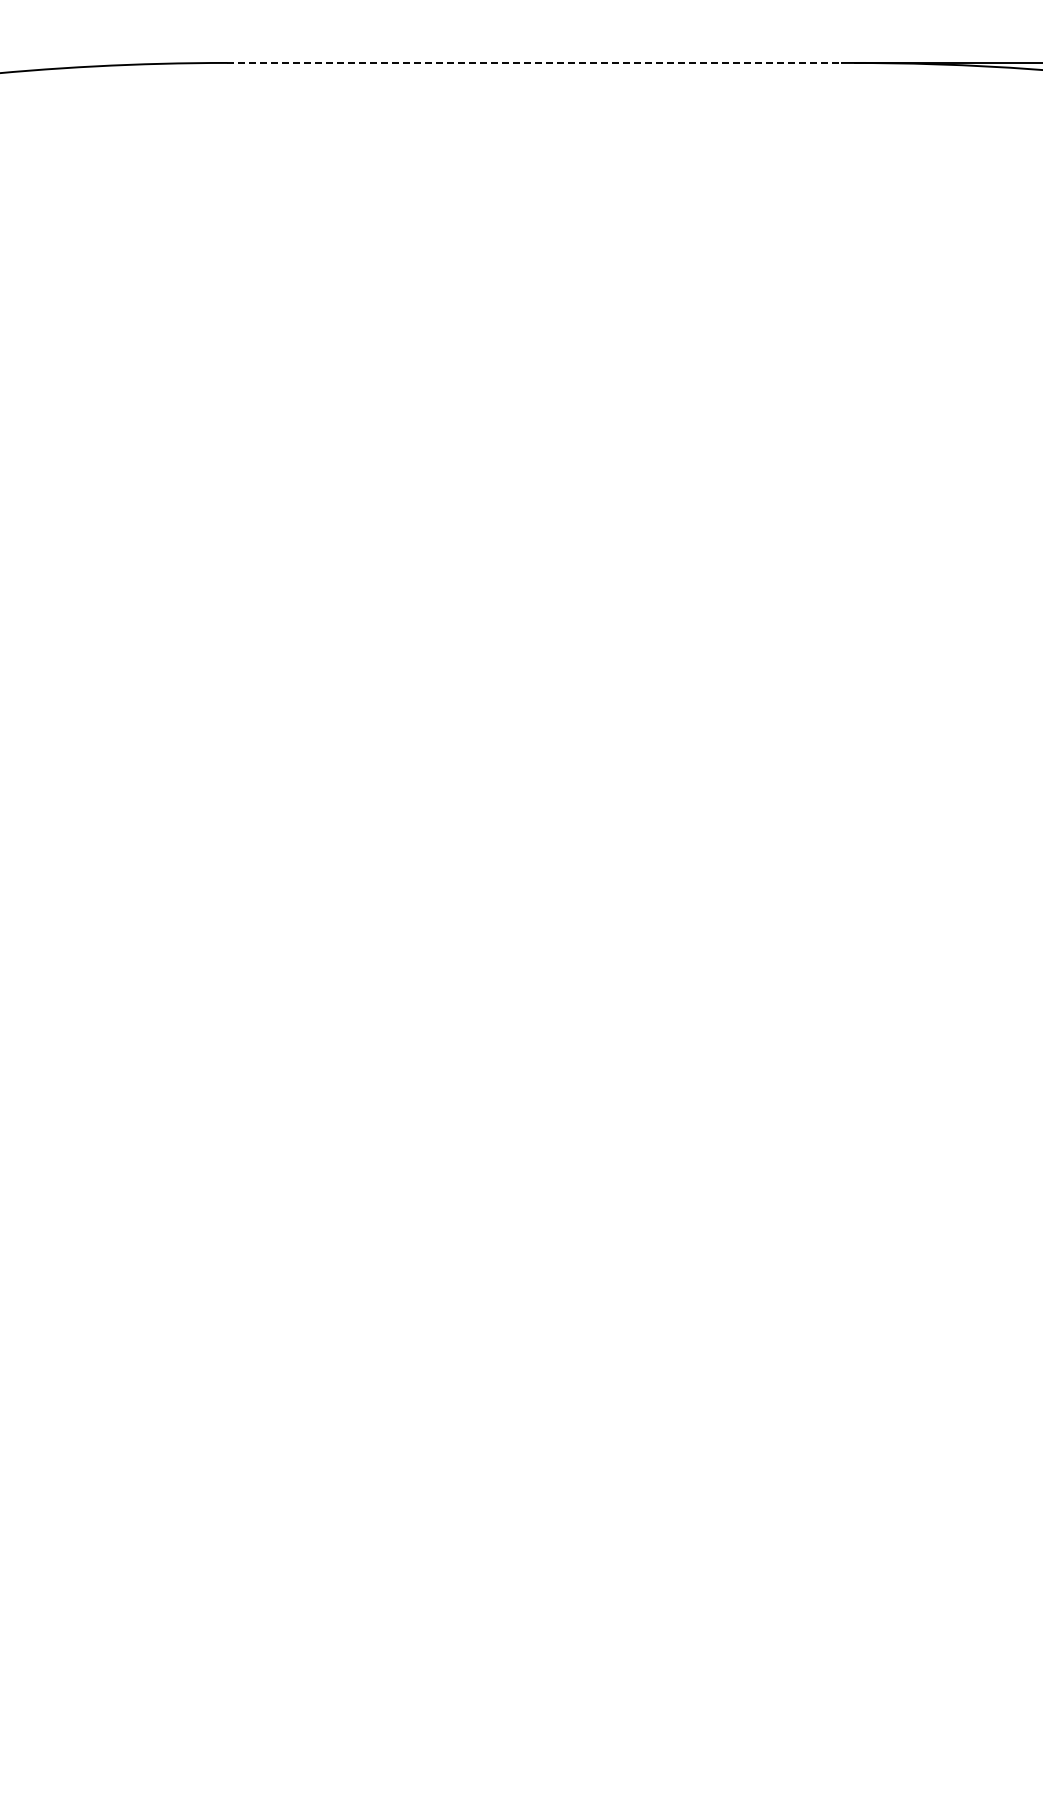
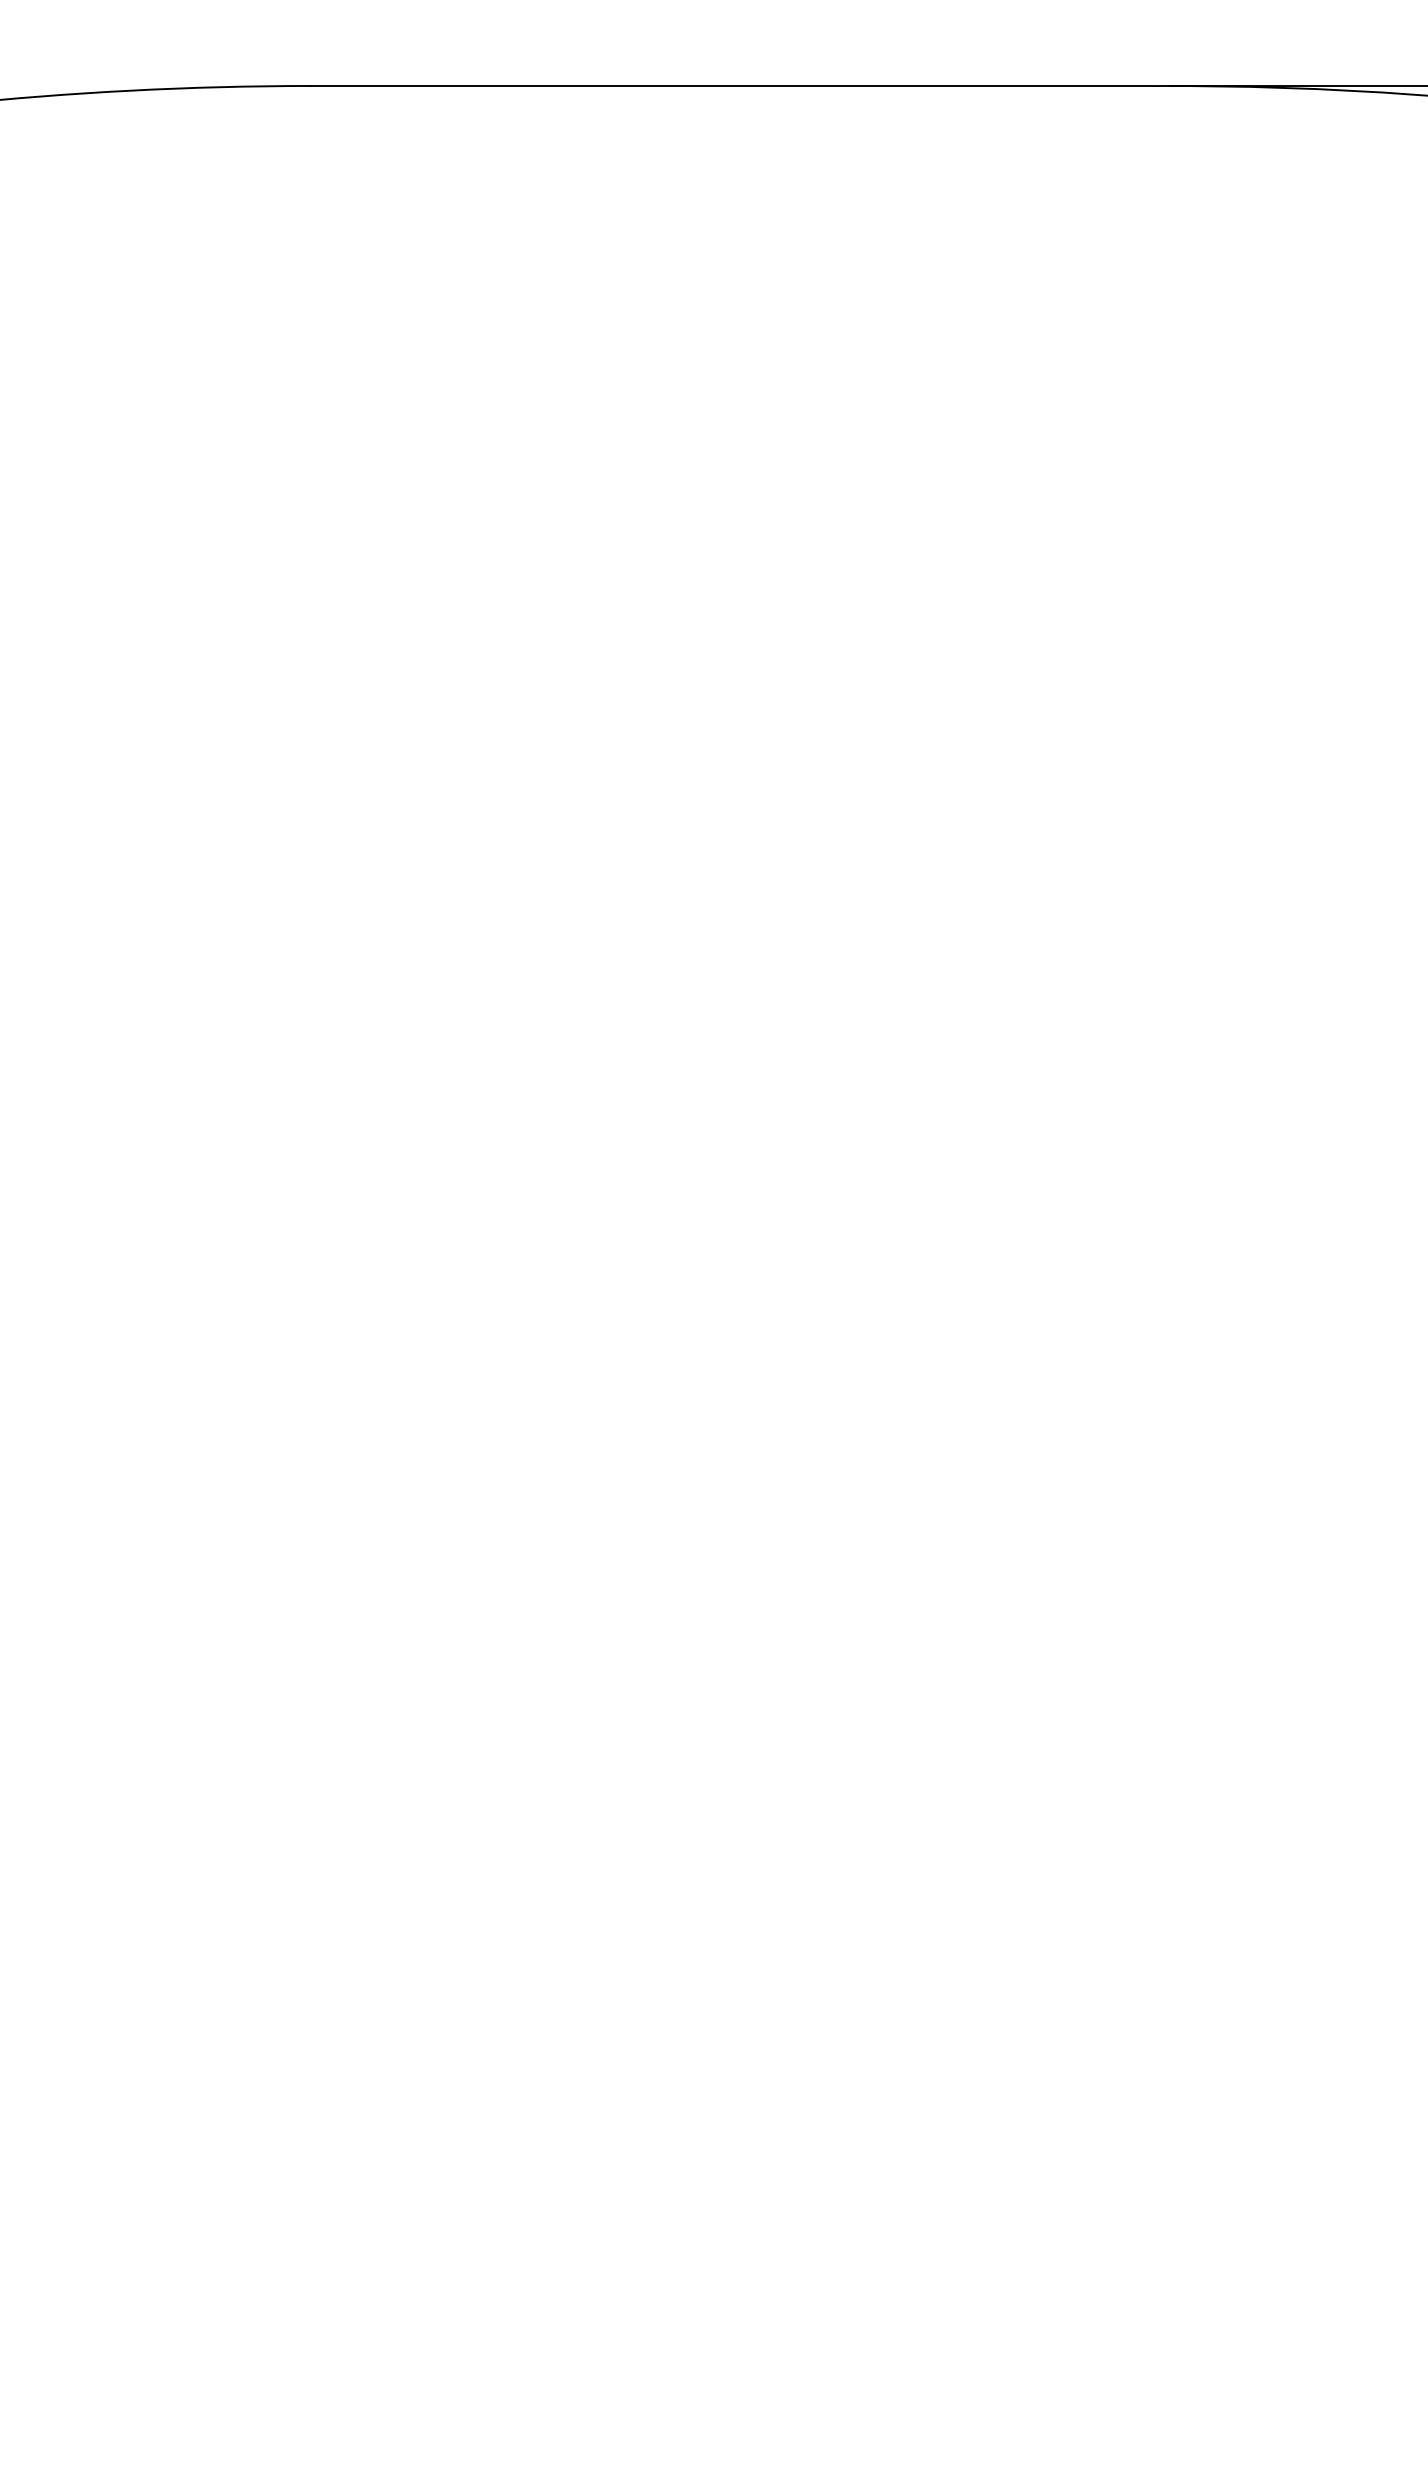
line: (534, 62) -> (731, 85), dashed -> solid

